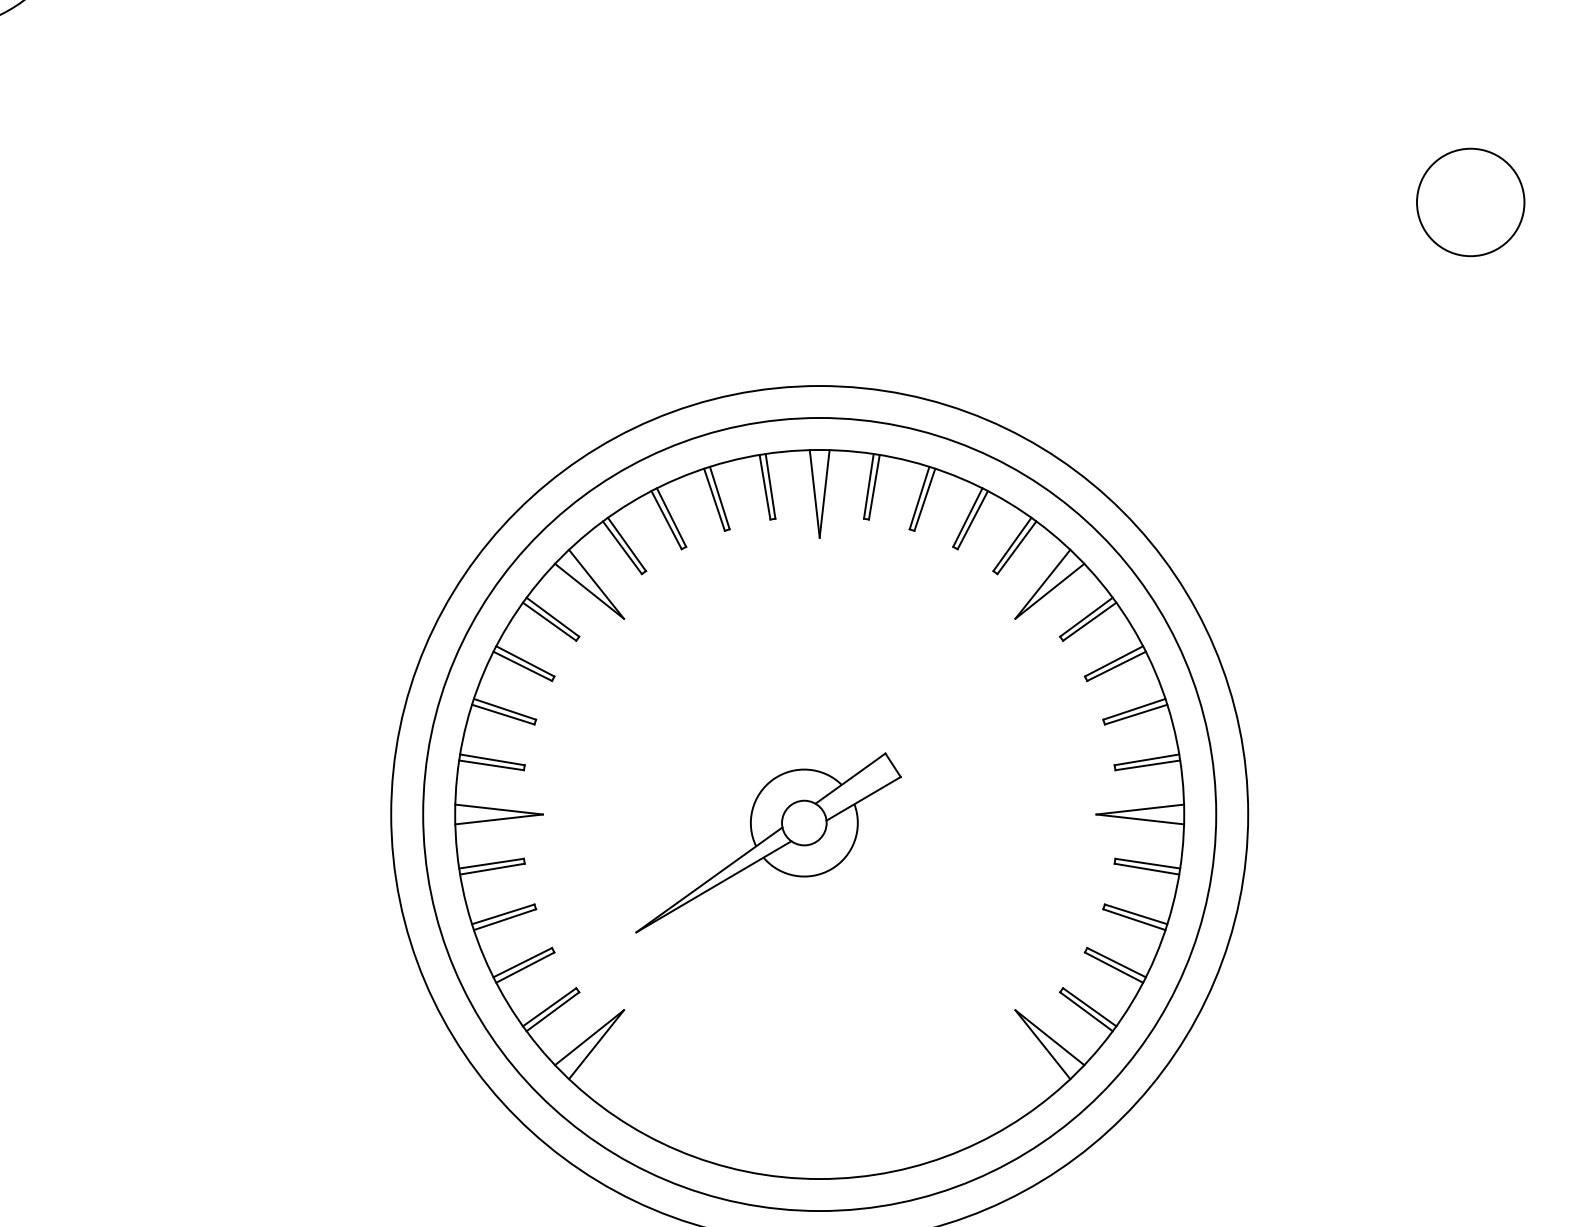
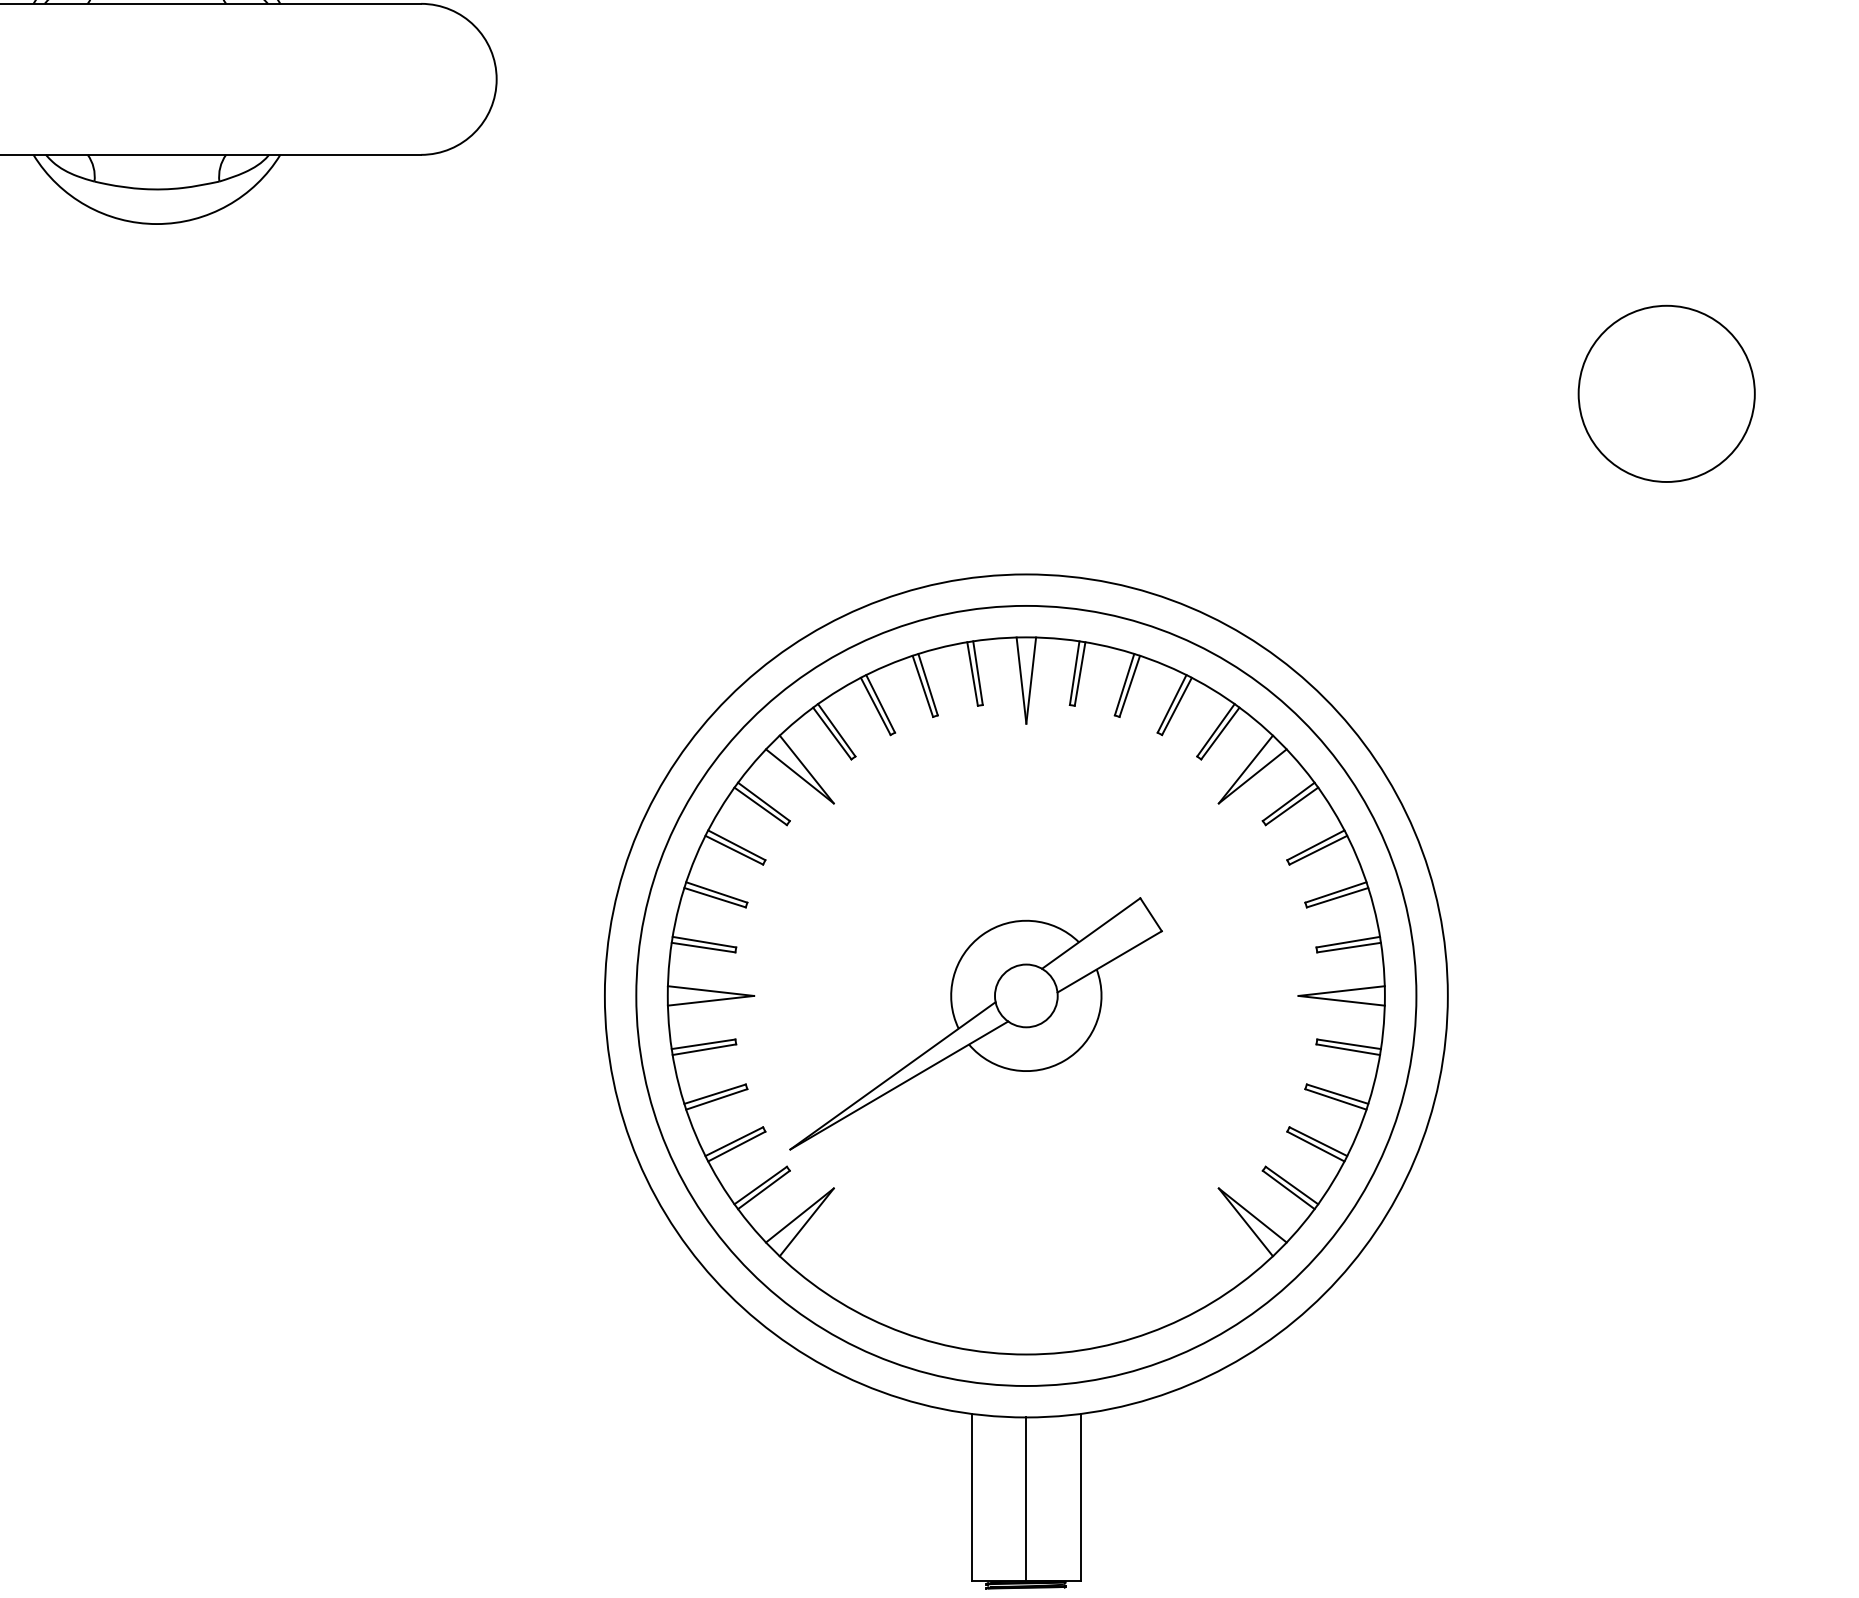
circle: (1470, 202) -> (1666, 393), size x1.67
part: (767, 842) -> (975, 1023), size x1.43

